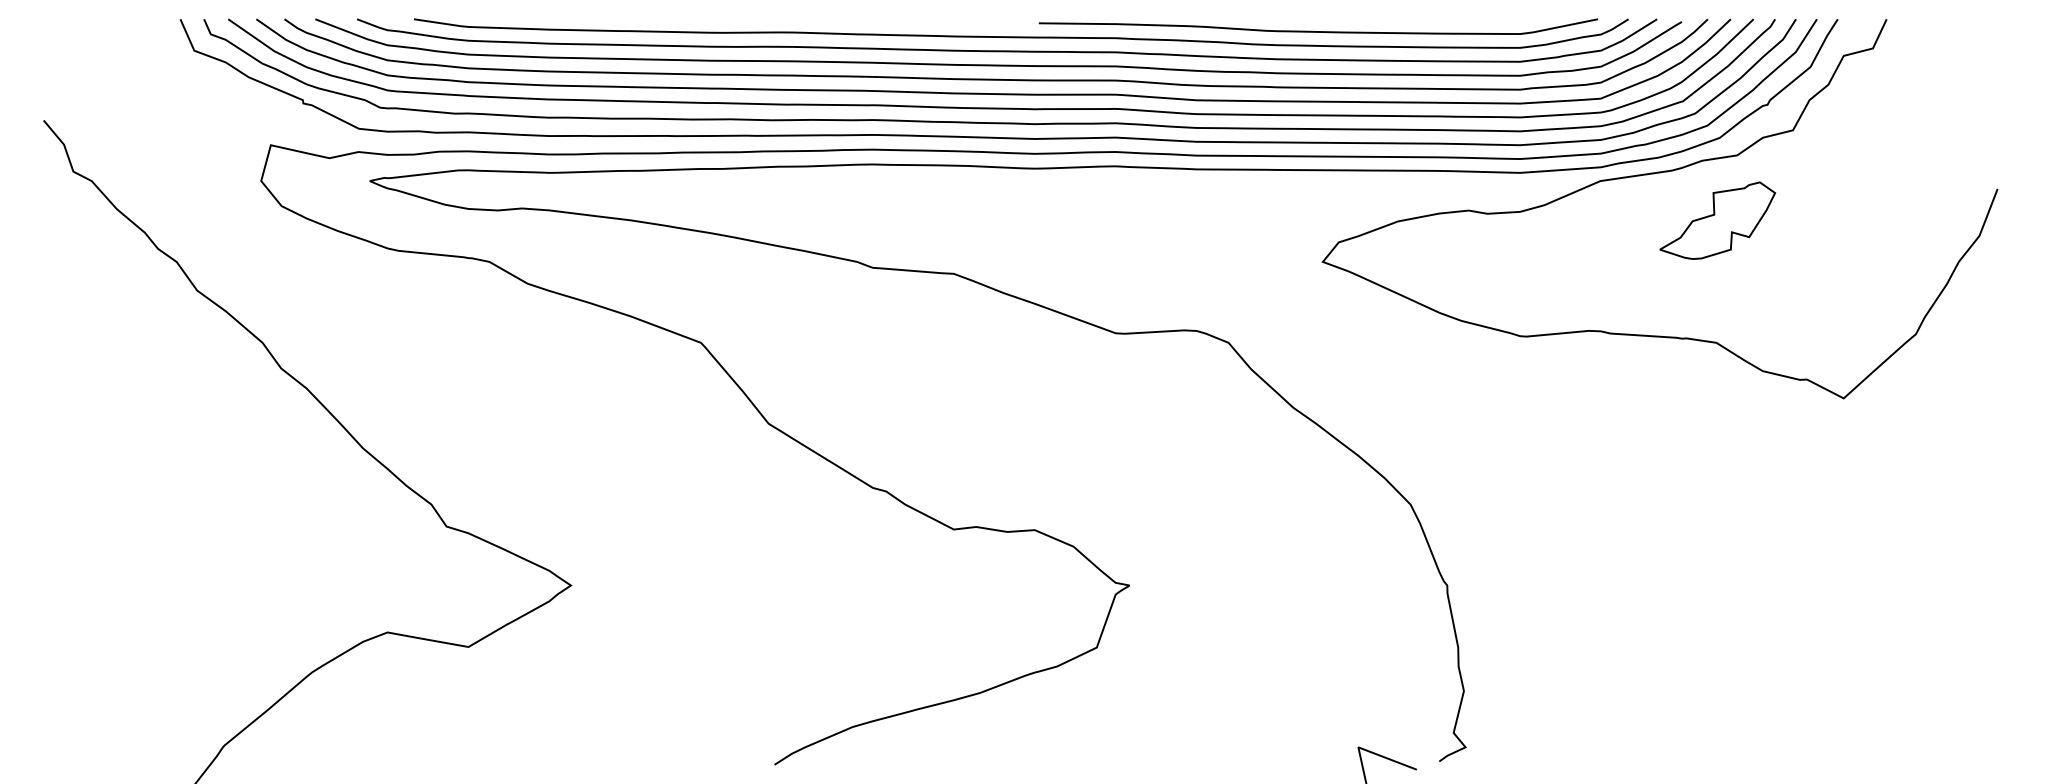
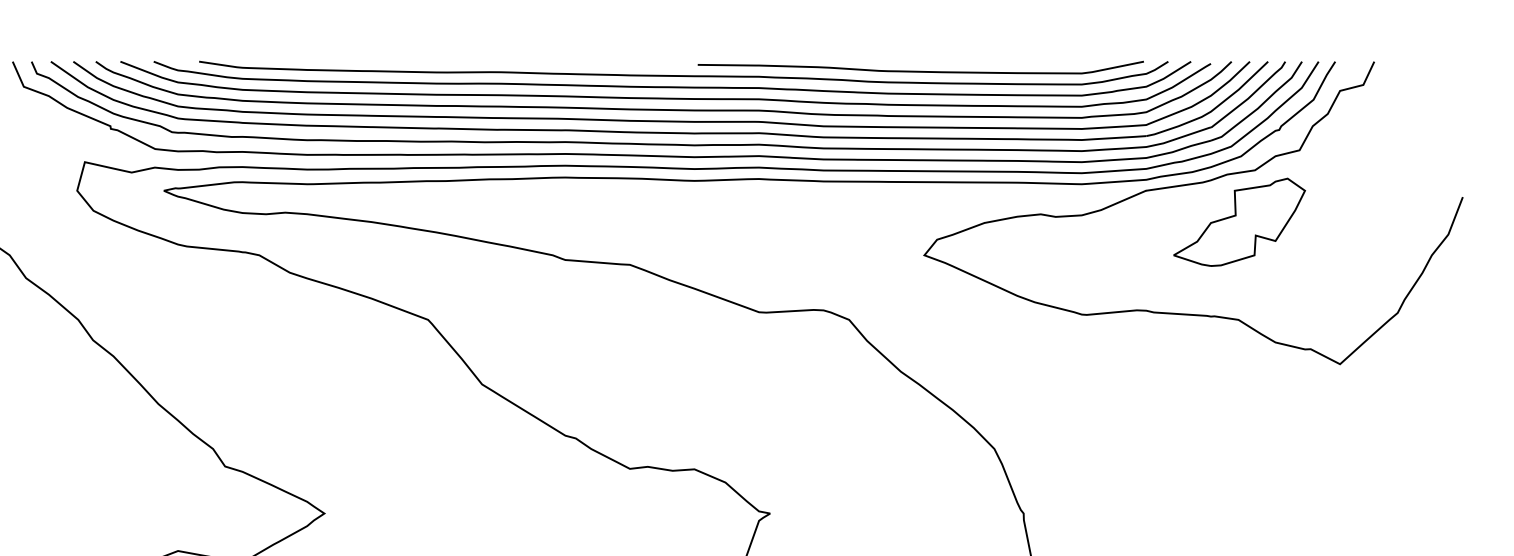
part: (1717, 220) -> (1239, 222), size x1.43

